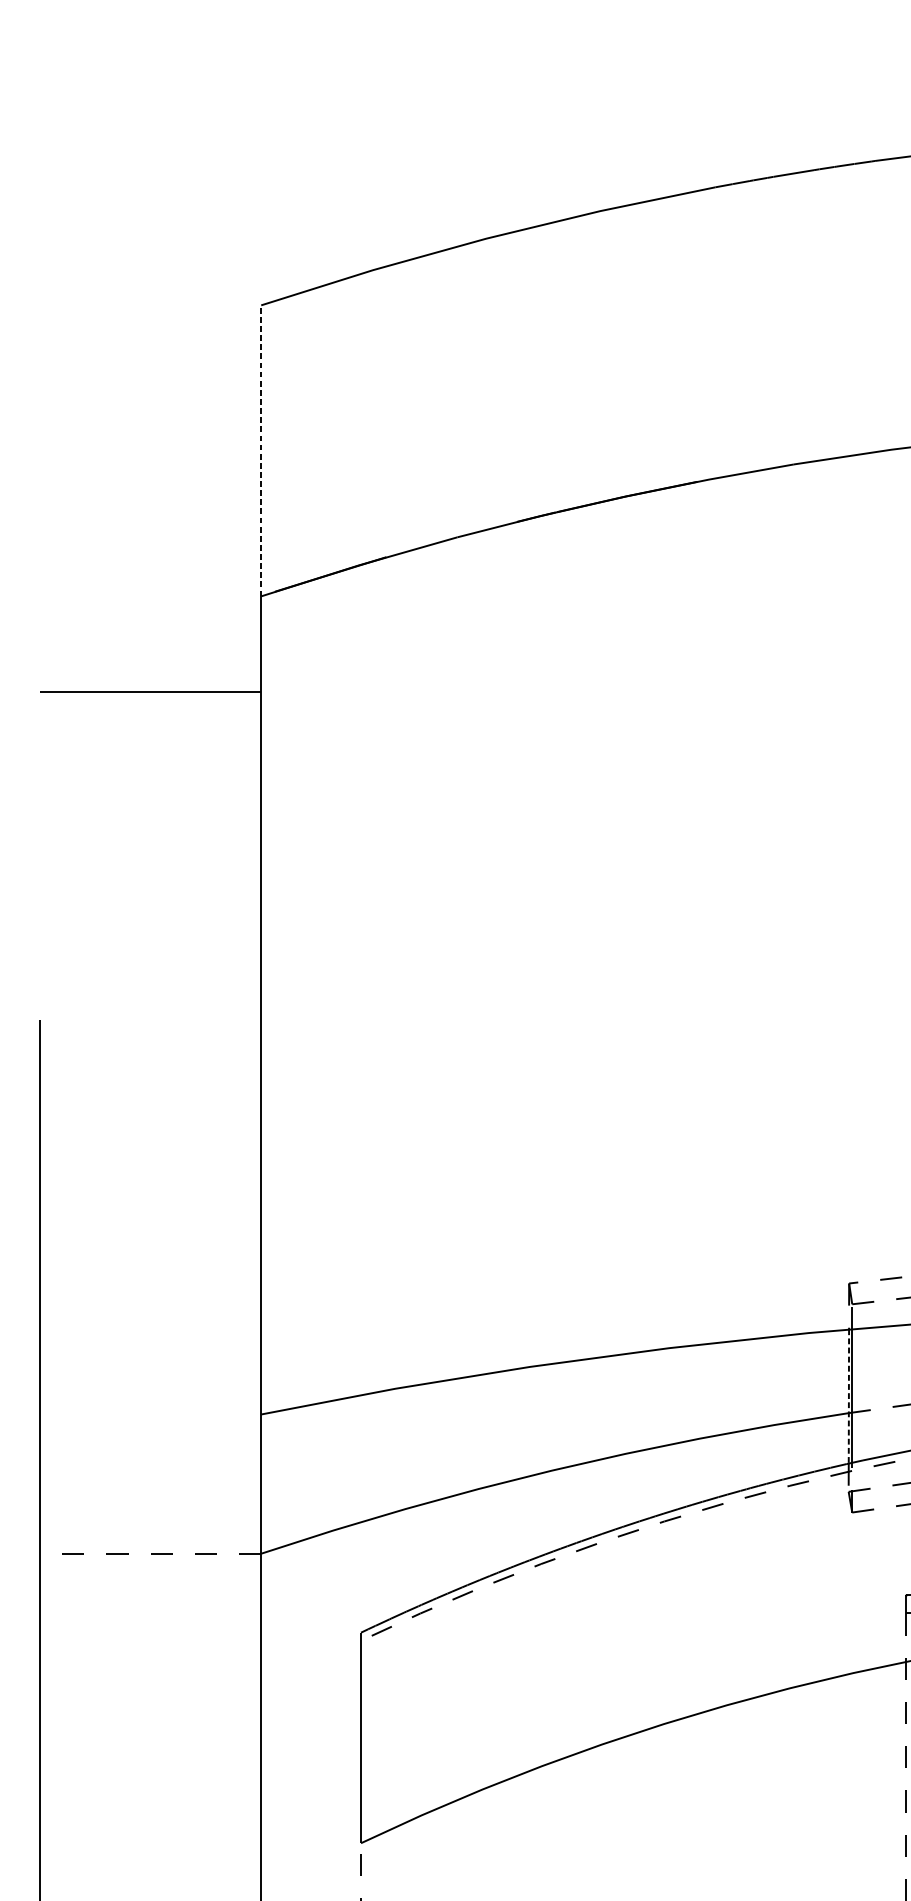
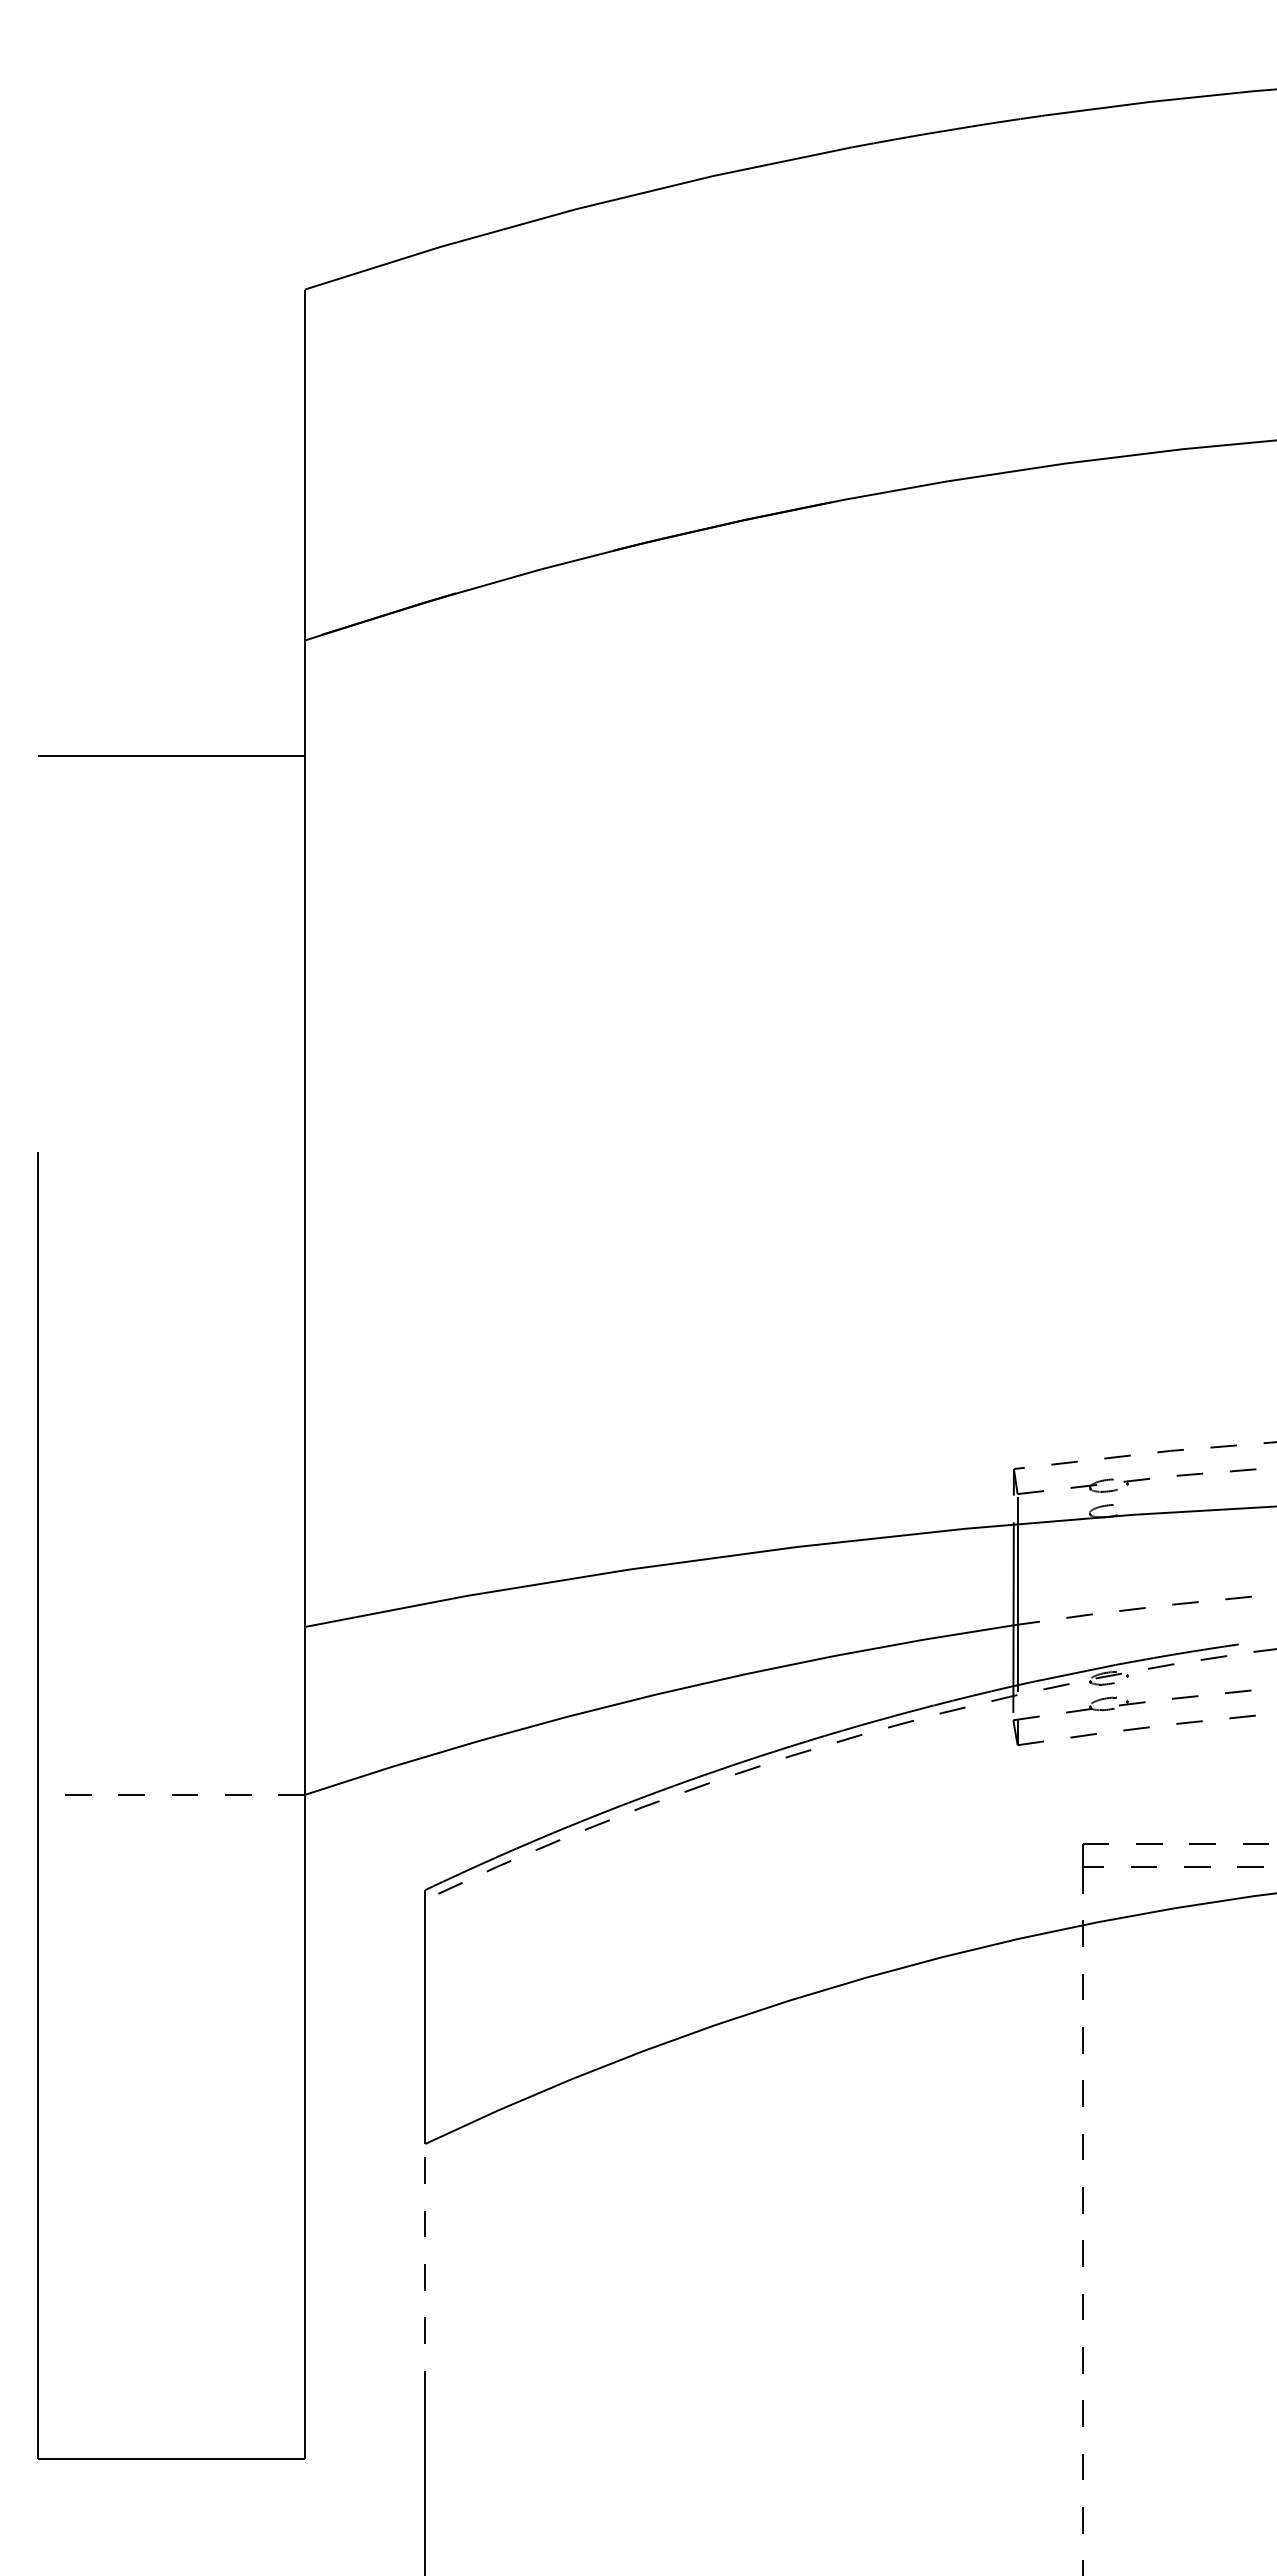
line: (260, 450) -> (304, 464), dashed -> solid
line: (848, 1396) -> (1013, 1605), dashed -> solid

